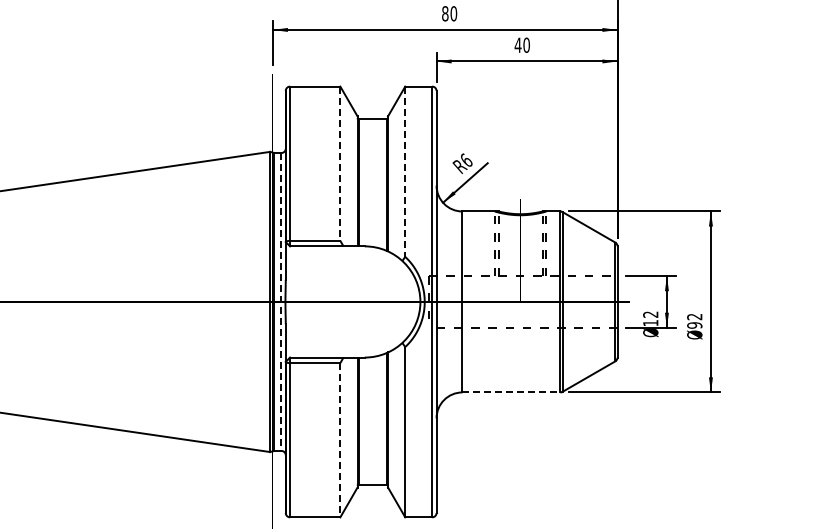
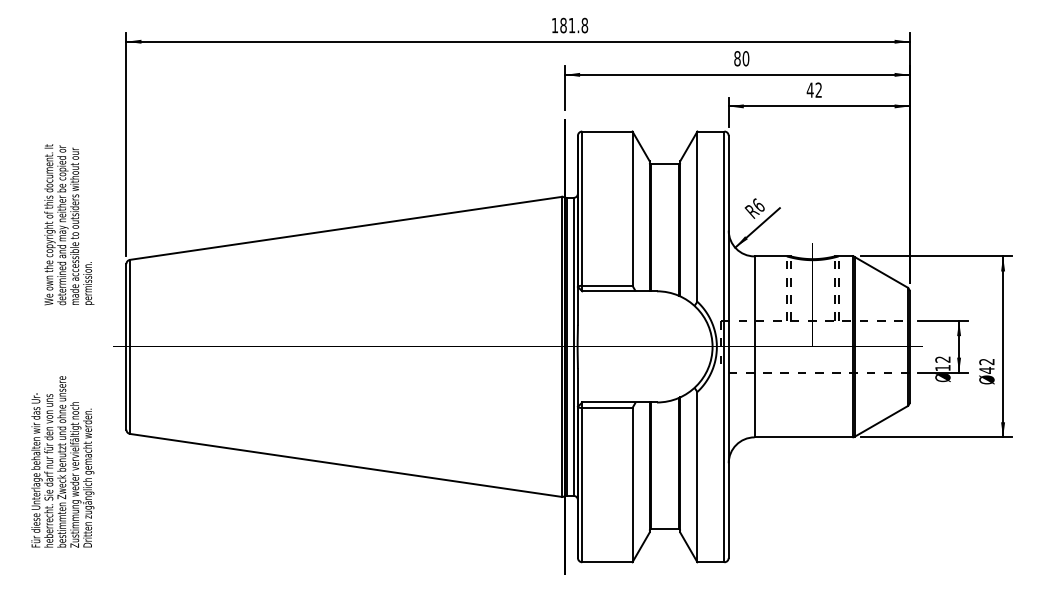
text: (526, 44) -> (818, 89), 40 -> 42
line: (340, 164) -> (632, 209), dashed -> solid
line: (405, 172) -> (697, 217), dashed -> solid
line: (281, 301) -> (573, 346), dashed -> solid
text: (694, 325) -> (986, 370), 92 -> 42
line: (511, 392) -> (803, 437), dashed -> solid
line: (340, 440) -> (632, 485), dashed -> solid

